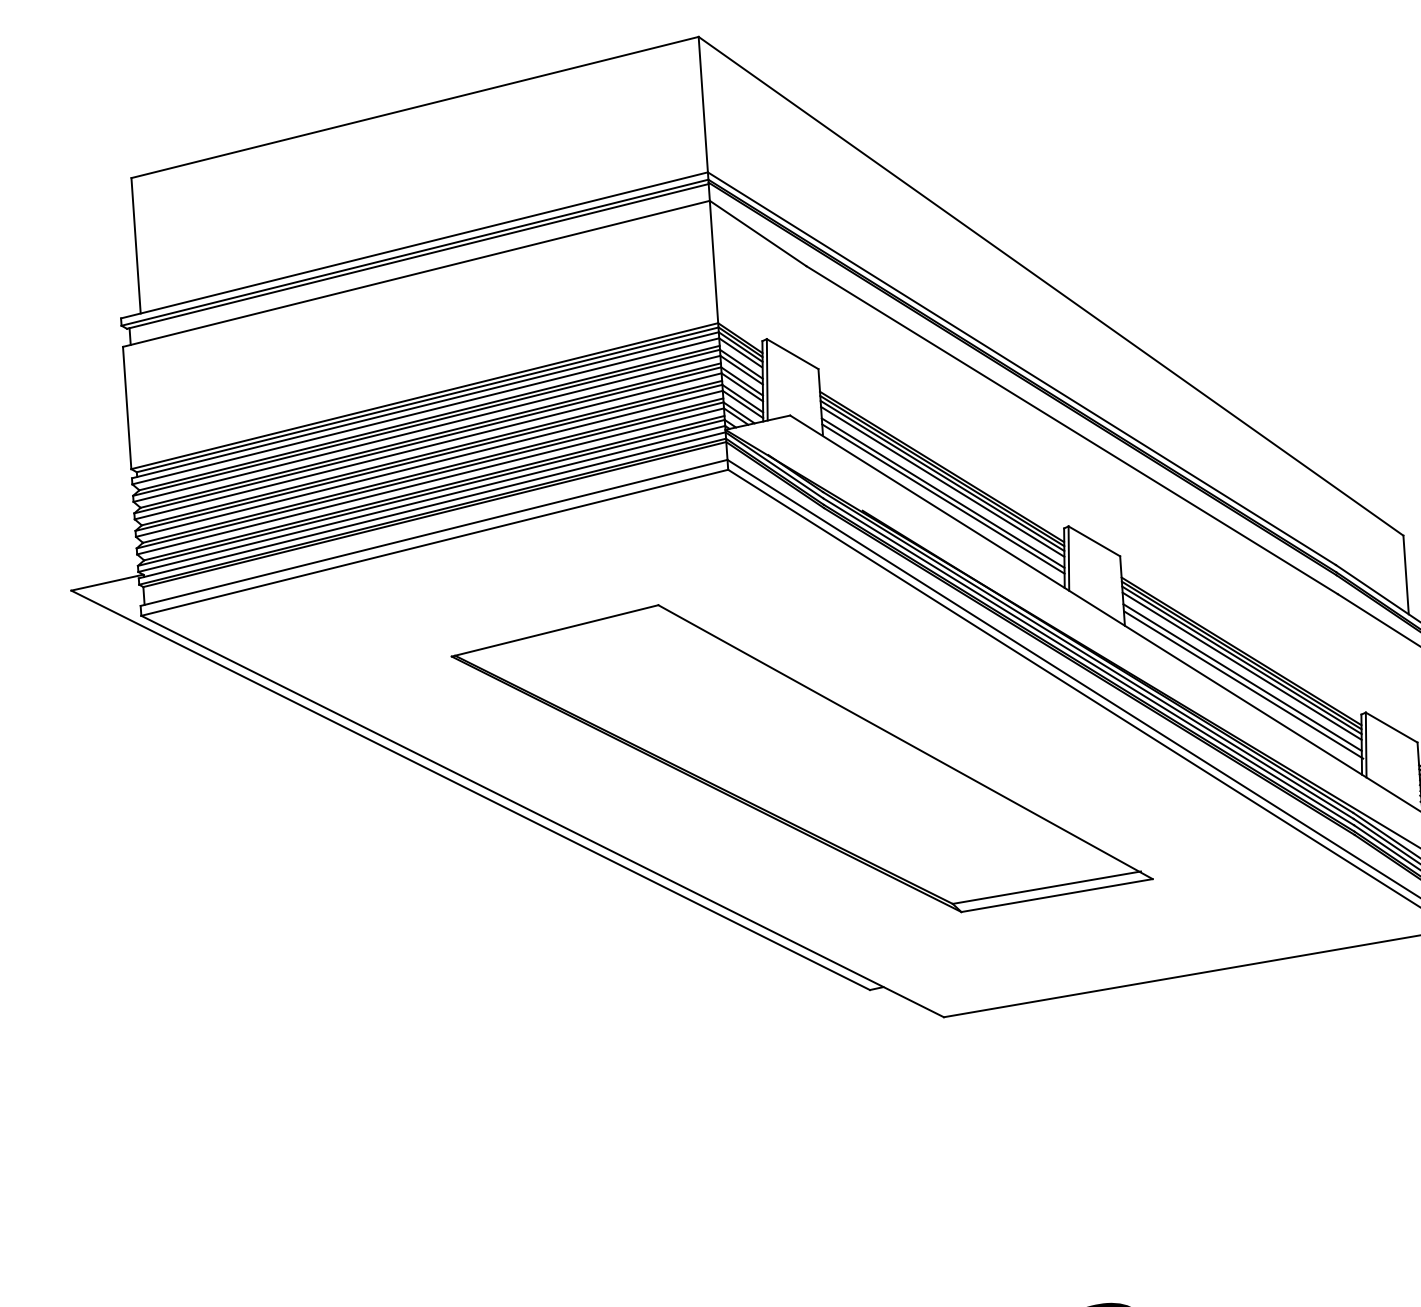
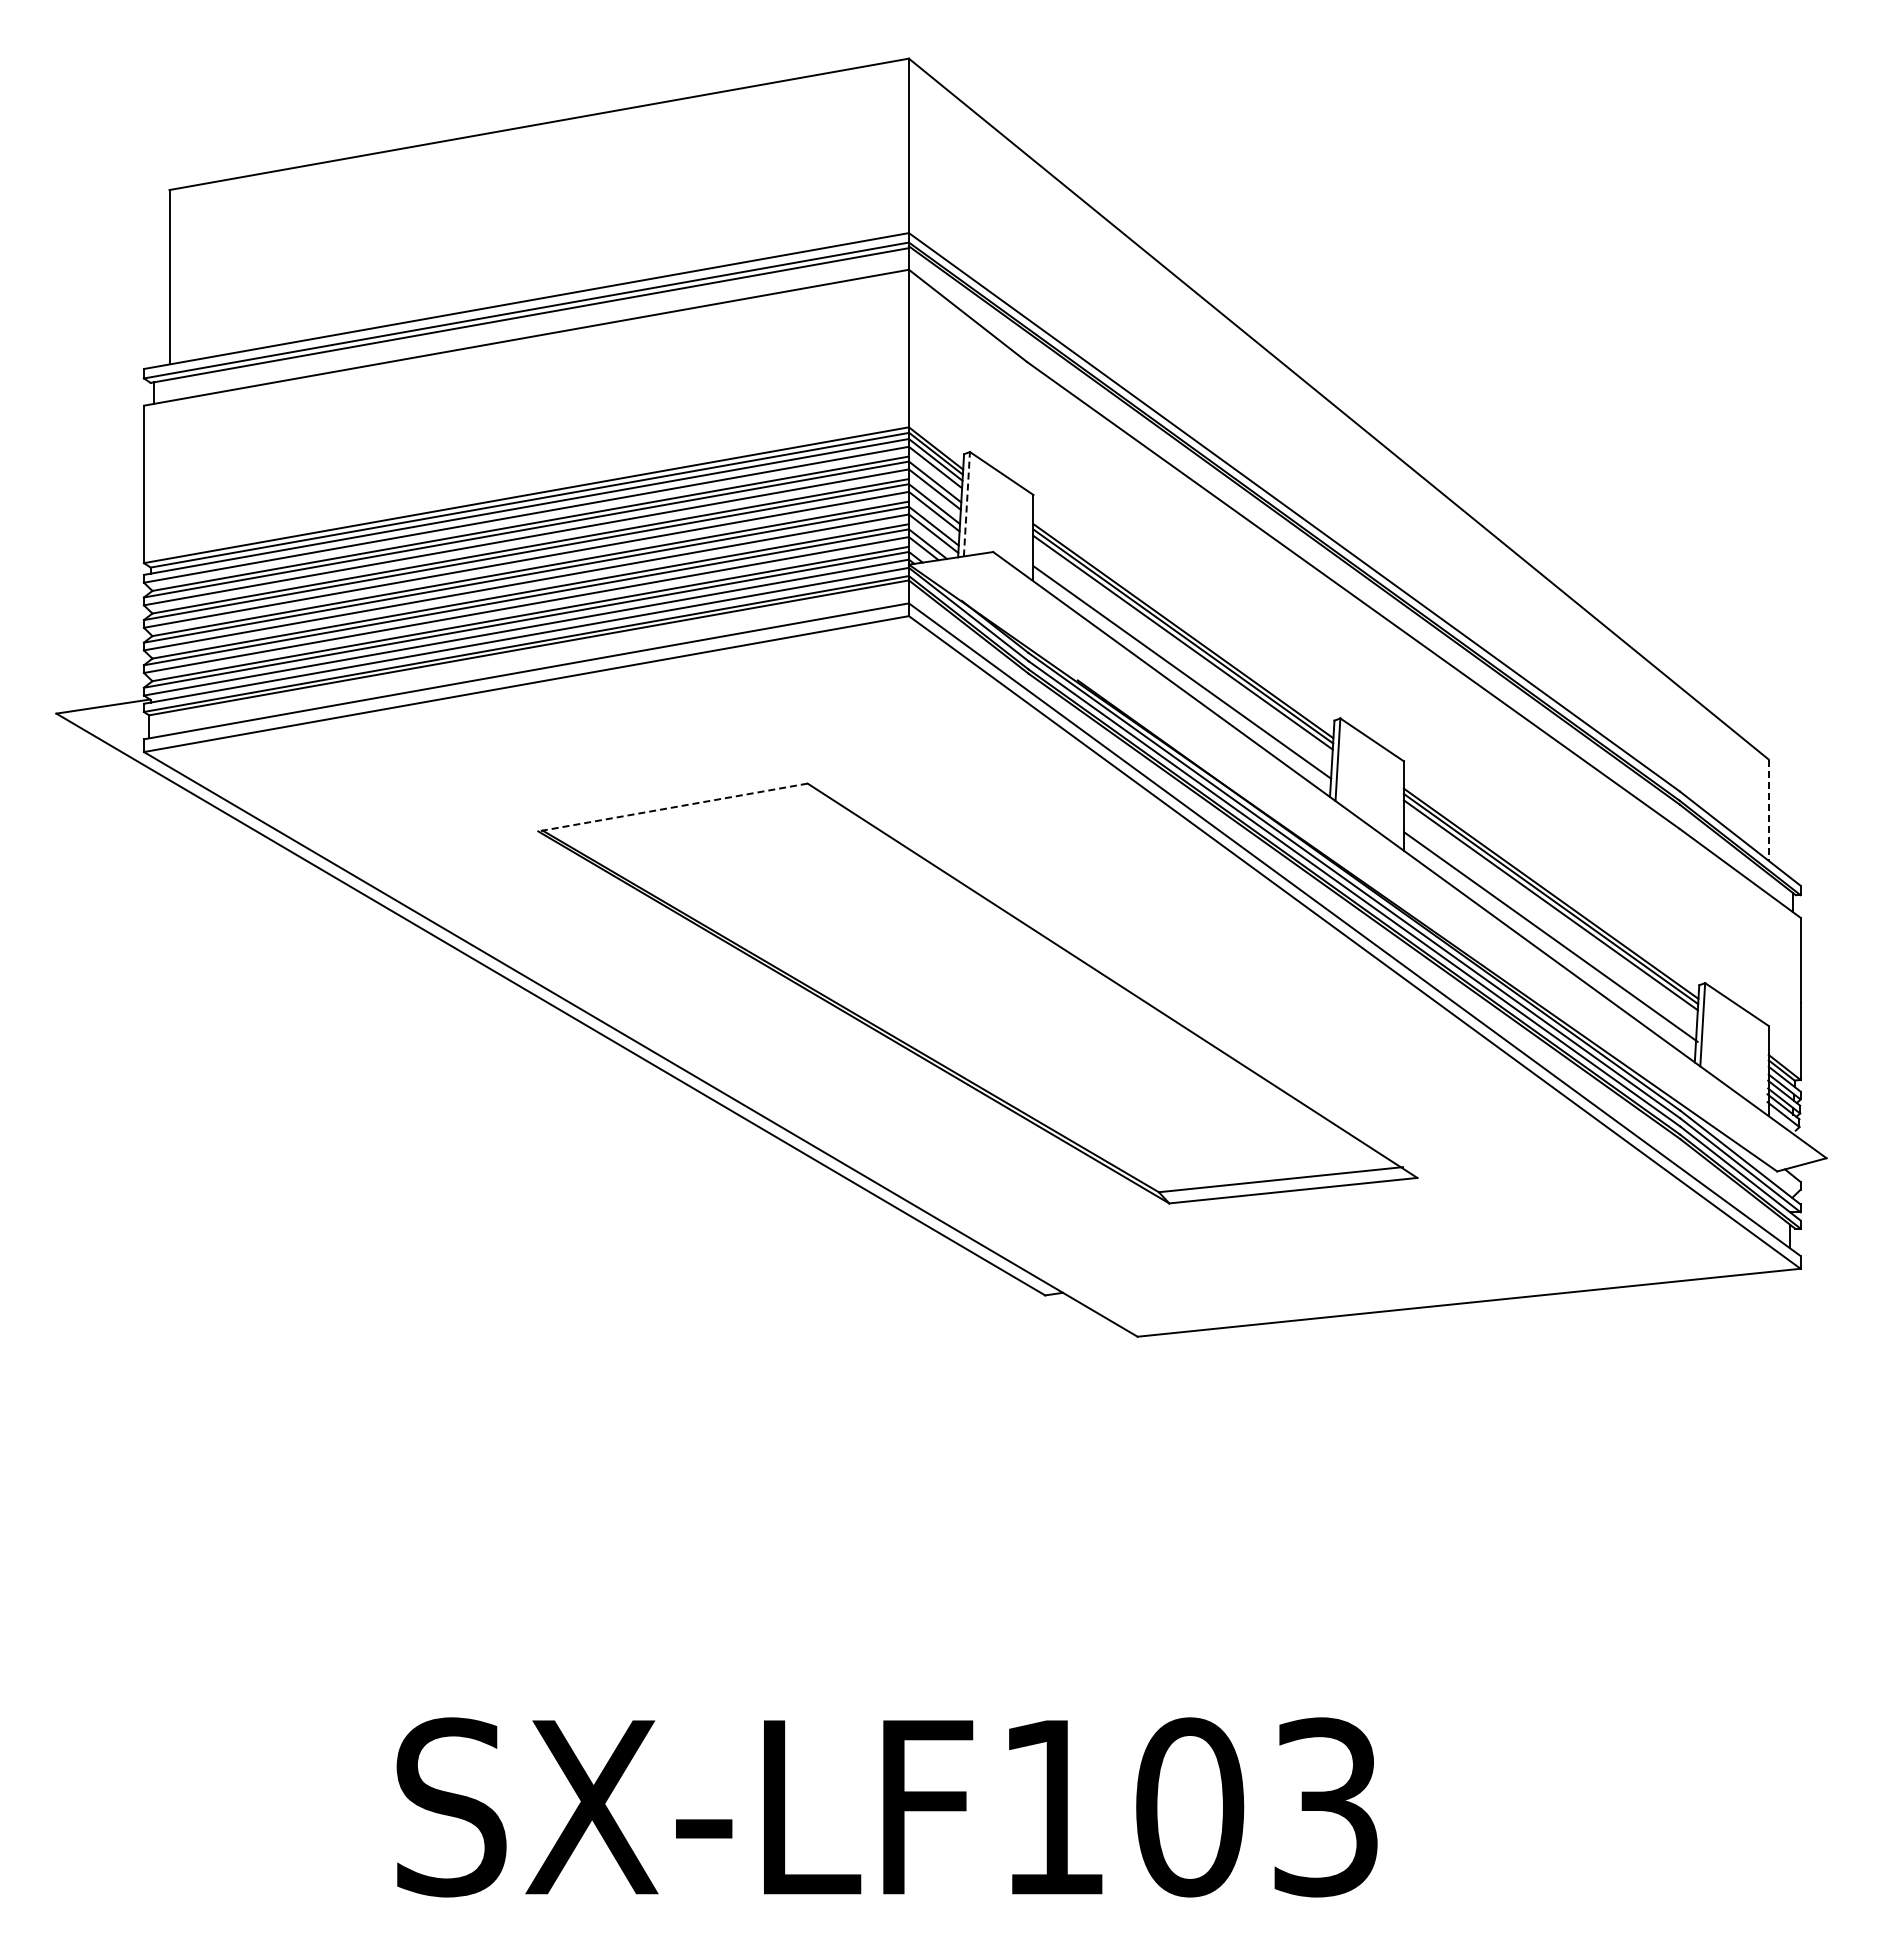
line: (766, 379) -> (966, 503), solid -> dashed
line: (942, 481) -> (1182, 650), removed
line: (943, 492) -> (1182, 664), removed
line: (1405, 575) -> (1768, 810), solid -> dashed
line: (554, 630) -> (672, 807), solid -> dashed
line: (1242, 665) -> (1550, 912), removed
line: (1242, 677) -> (1549, 927), removed

